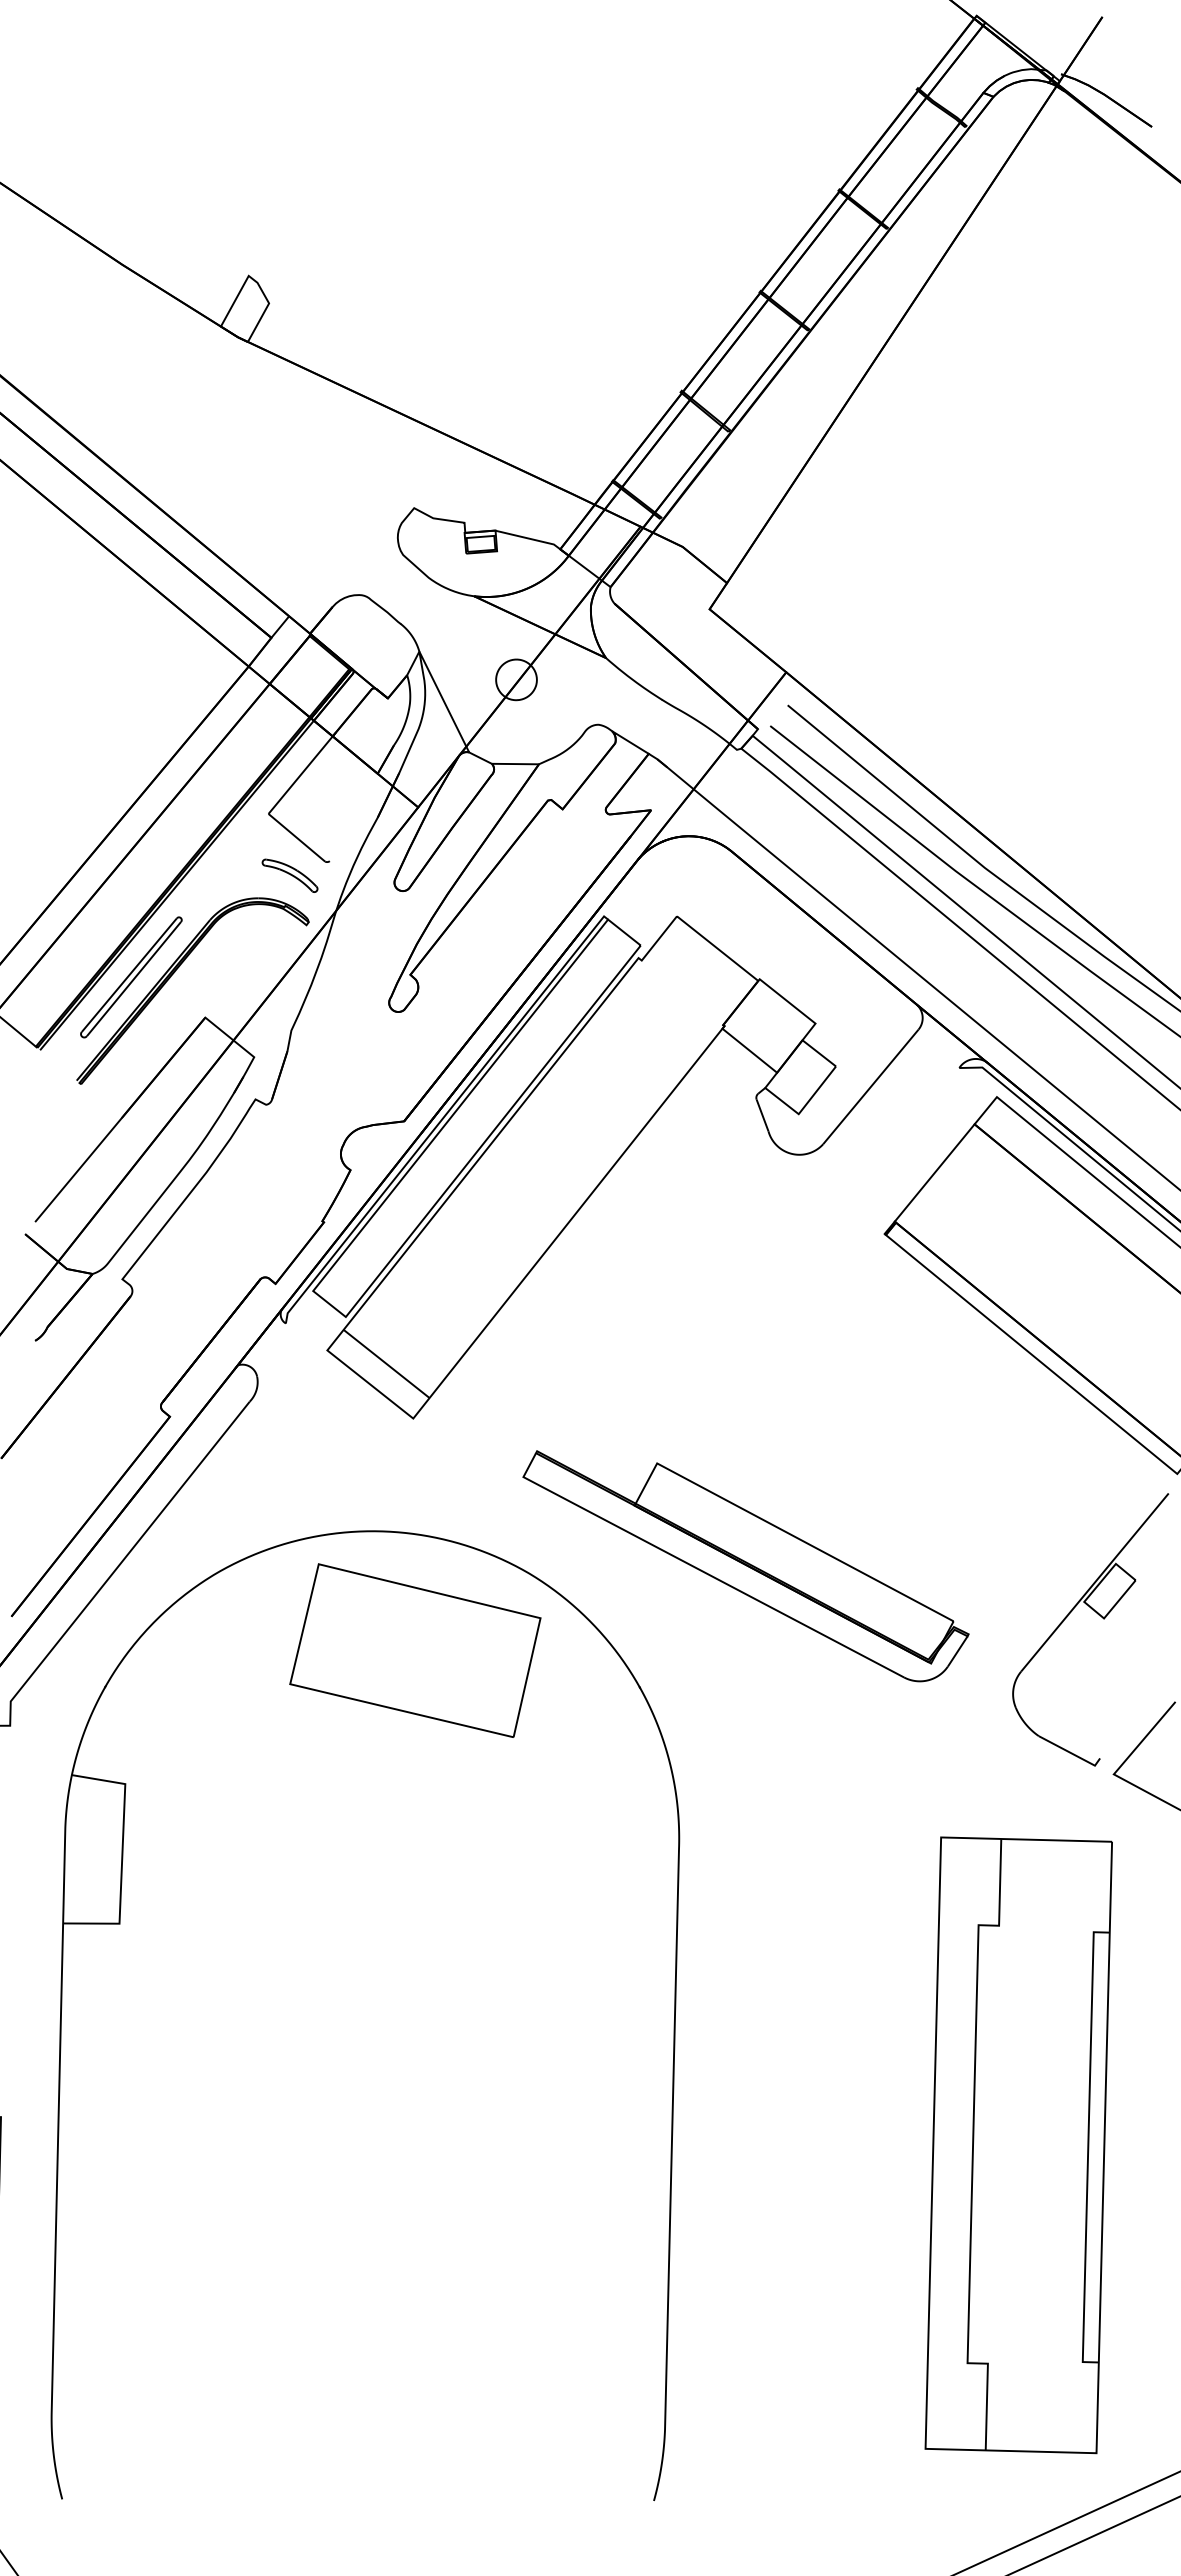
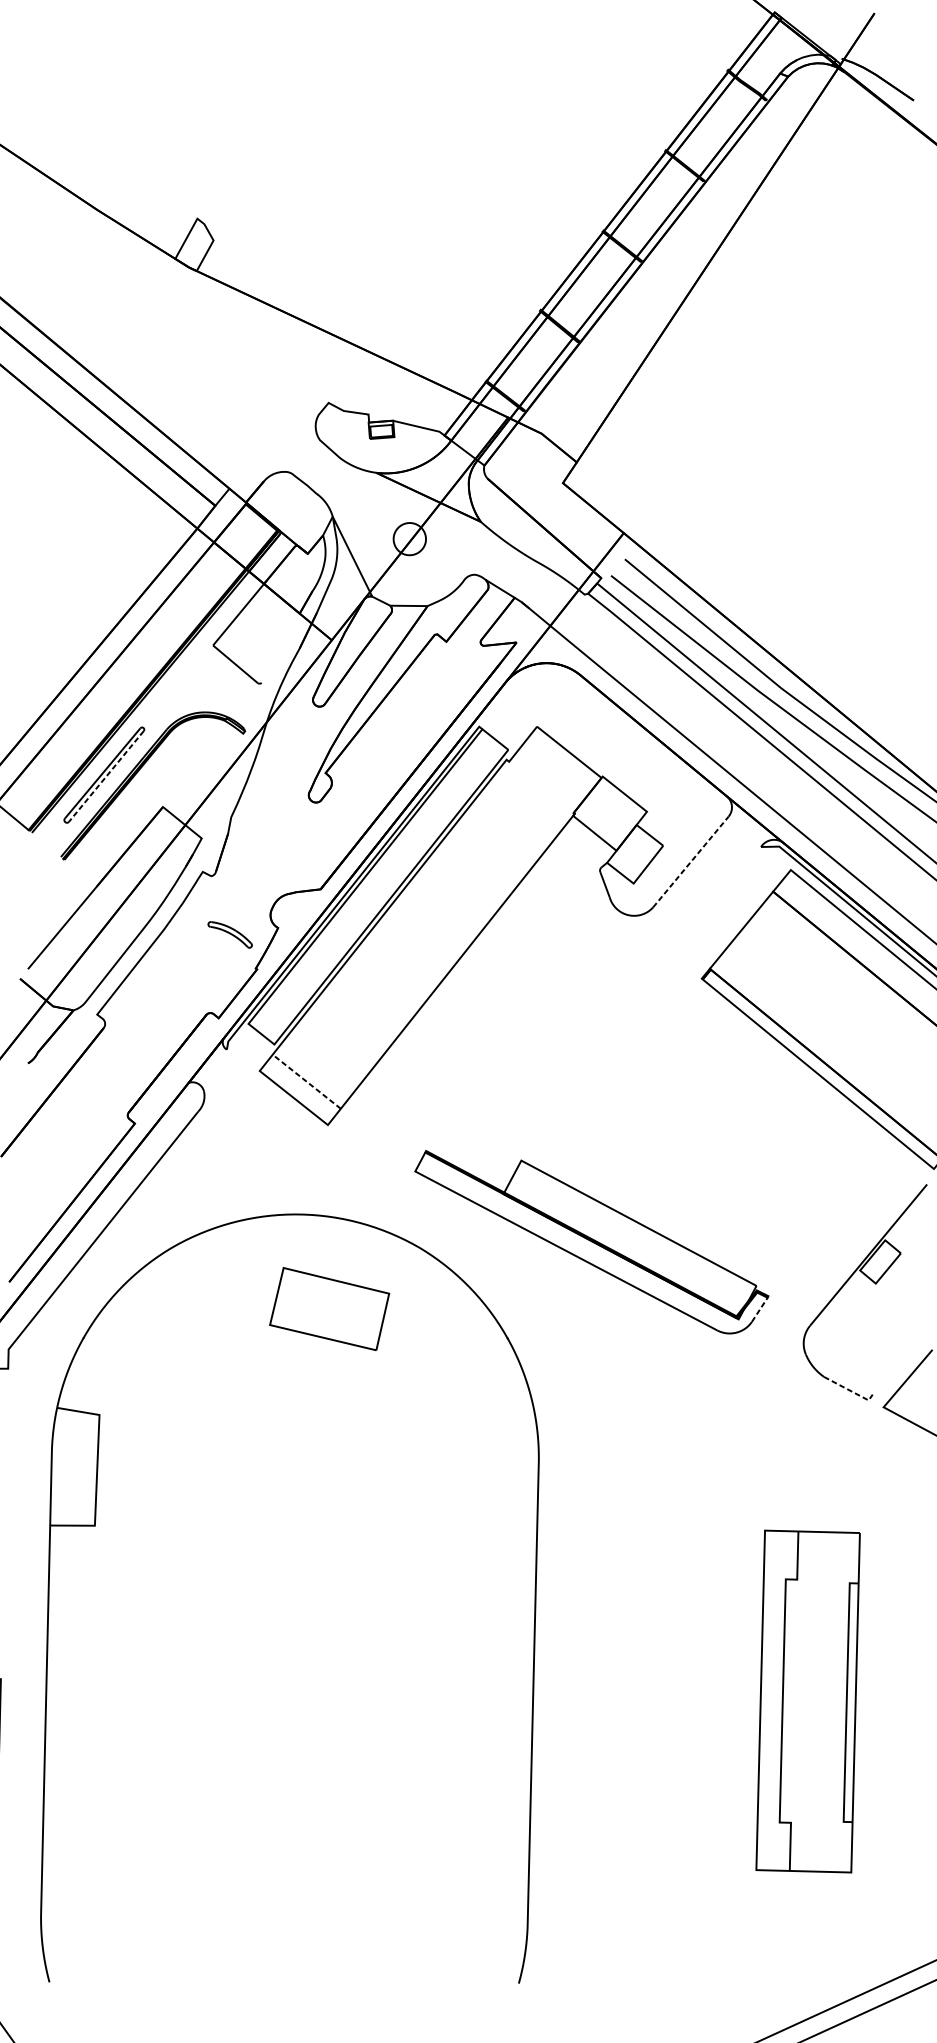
part: (289, 875) -> (229, 934), moved
line: (133, 979) -> (106, 776), solid -> dashed
line: (871, 1086) -> (691, 861), solid -> dashed
line: (386, 1363) -> (306, 1081), solid -> dashed
part: (415, 1650) -> (329, 1309), size x0.6
line: (958, 1651) -> (760, 1309), solid -> dashed
line: (1071, 1753) -> (850, 1390), solid -> dashed
part: (1018, 2145) -> (807, 1701), size x0.7

